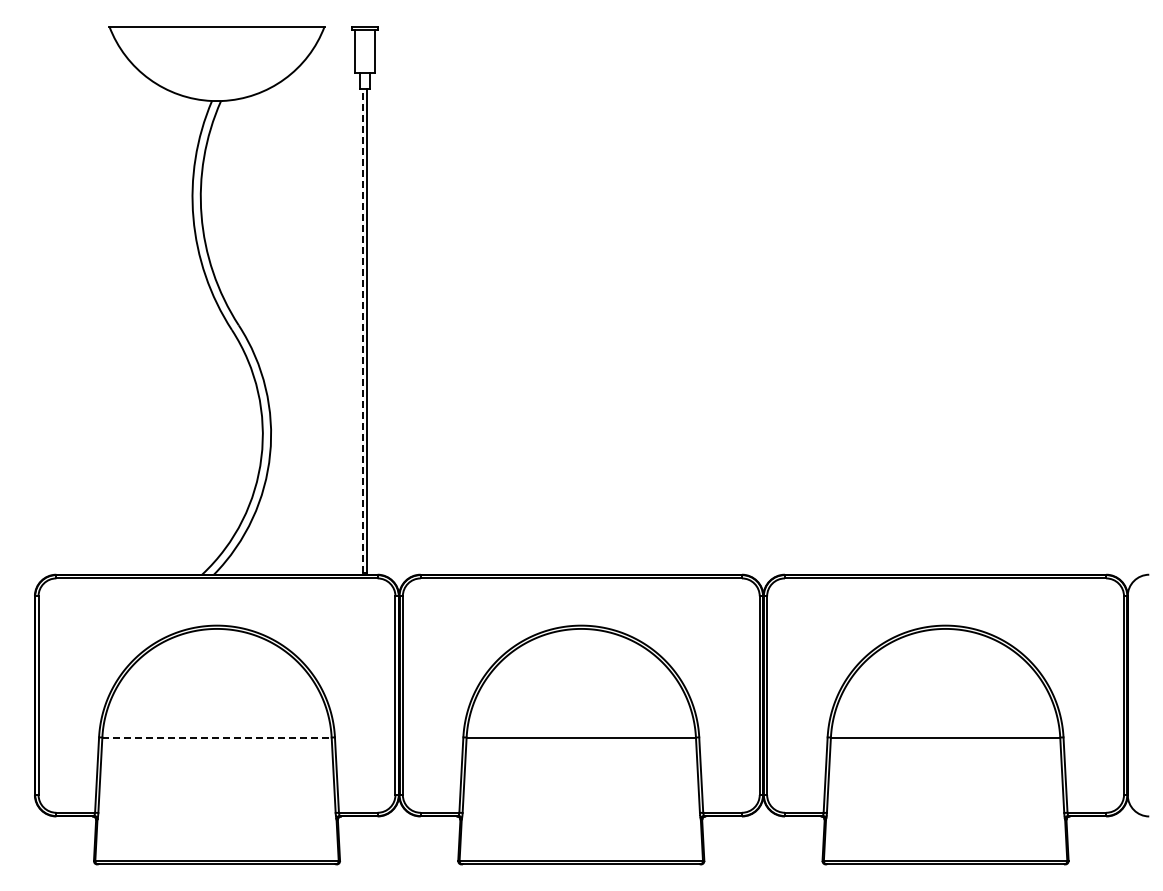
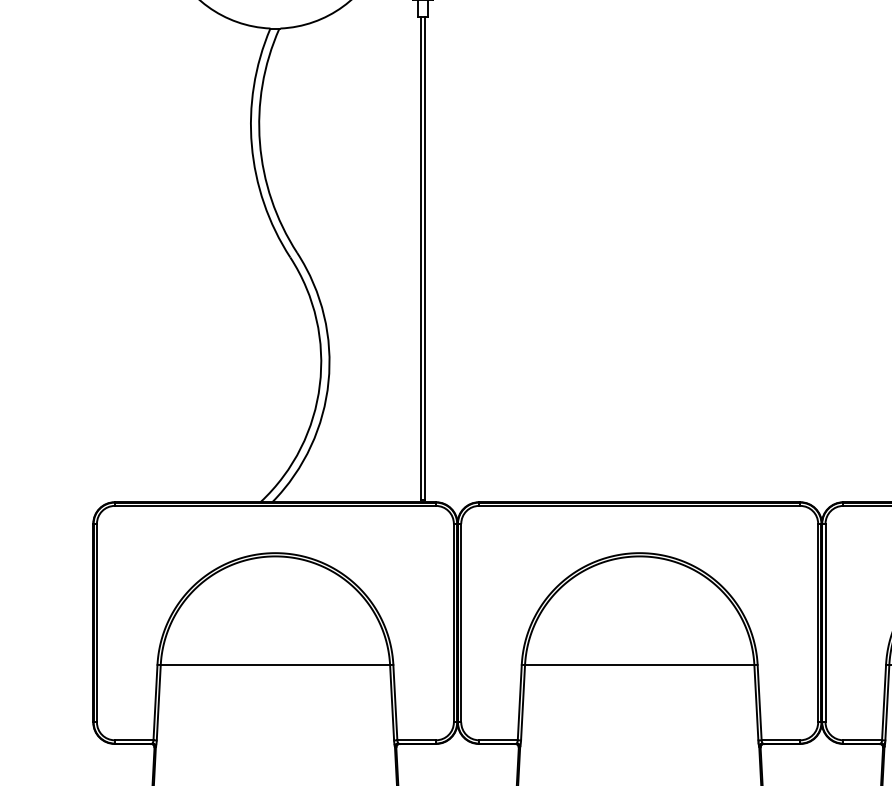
line: (362, 331) -> (420, 259), dashed -> solid
line: (217, 737) -> (275, 665), dashed -> solid

